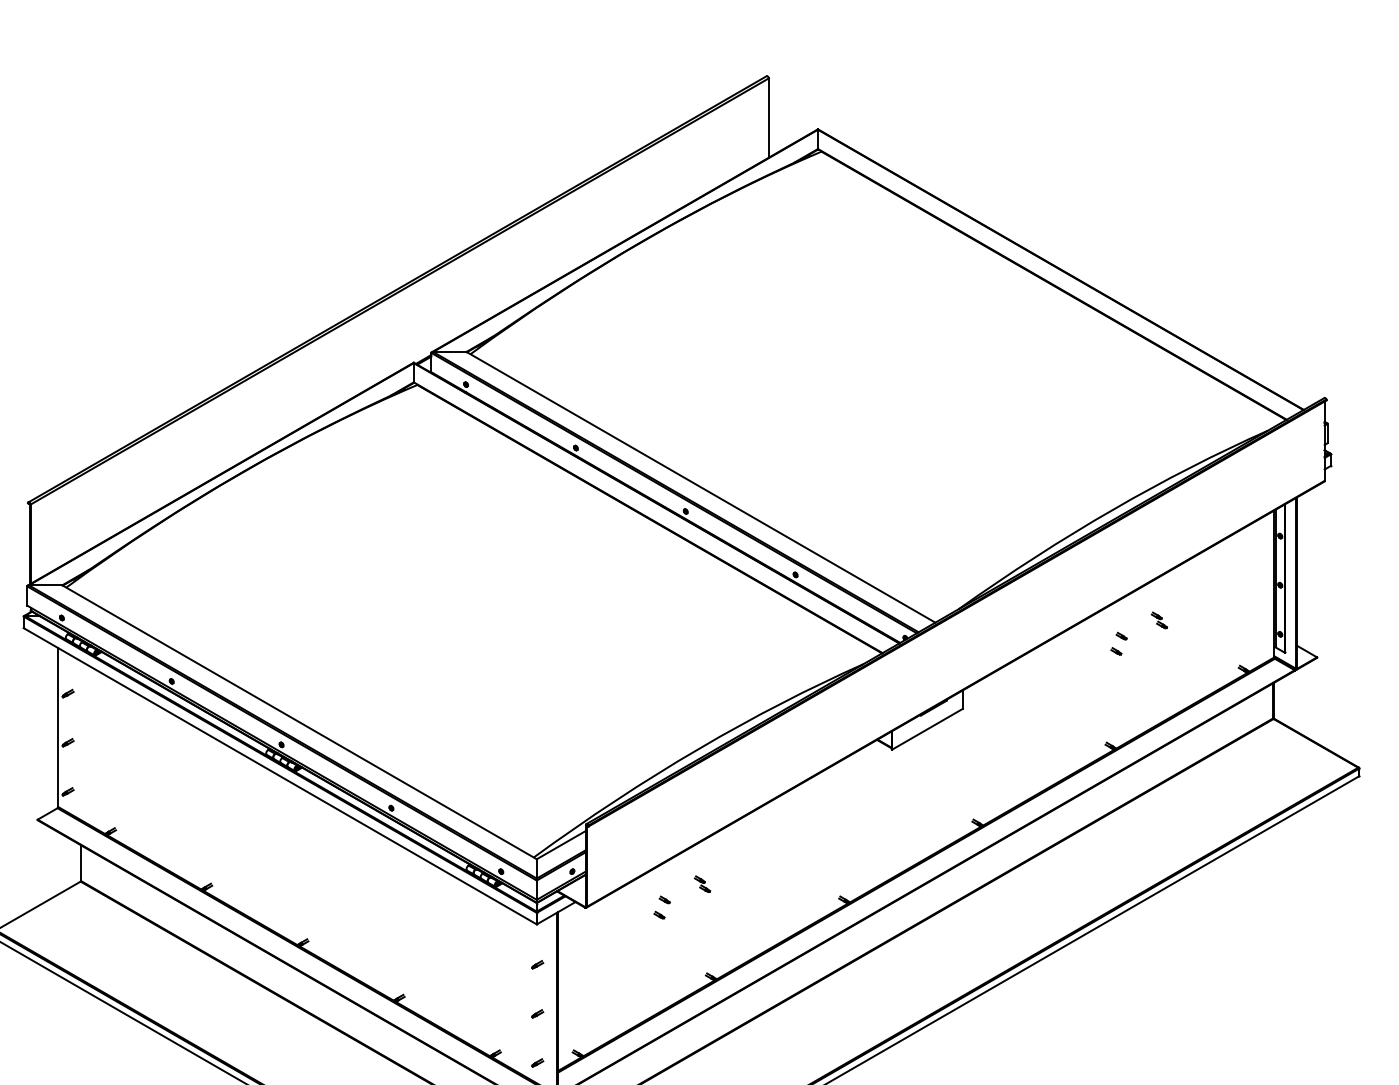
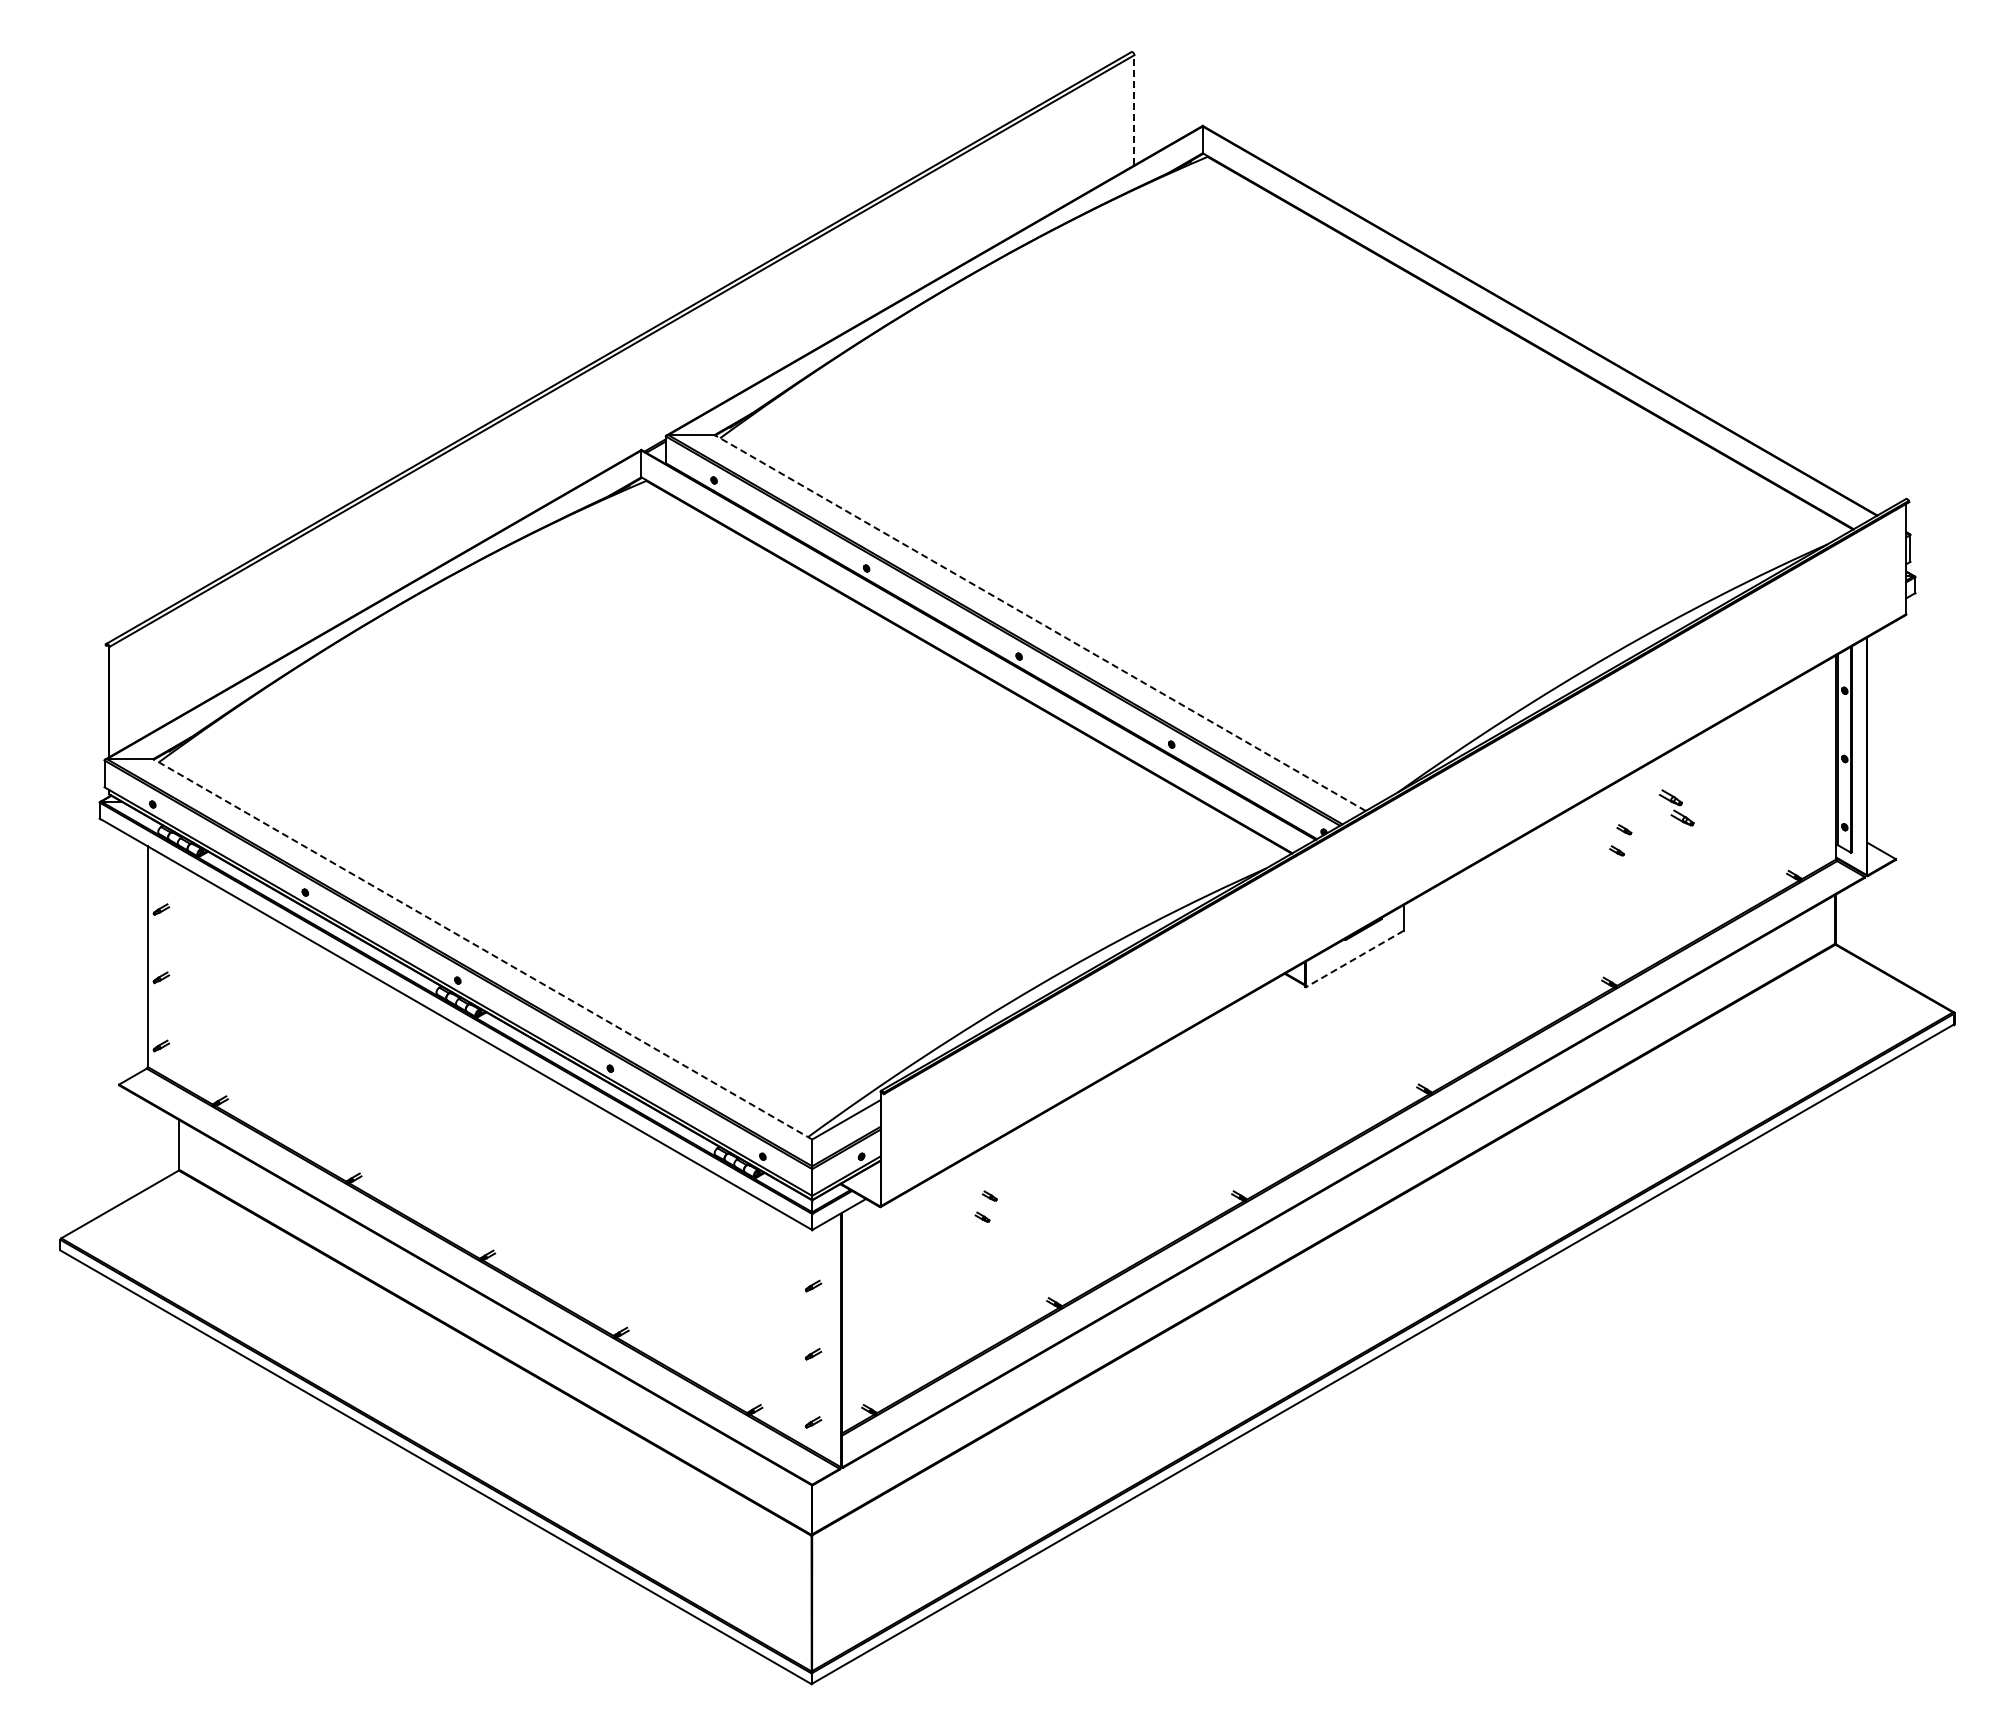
line: (768, 117) -> (1134, 109), solid -> dashed
line: (701, 487) -> (1040, 623), solid -> dashed
part: (1159, 620) -> (1676, 807), size x1.6
line: (299, 722) -> (482, 949), solid -> dashed
line: (927, 729) -> (1354, 959), solid -> dashed
part: (701, 884) -> (1041, 1174), removed

